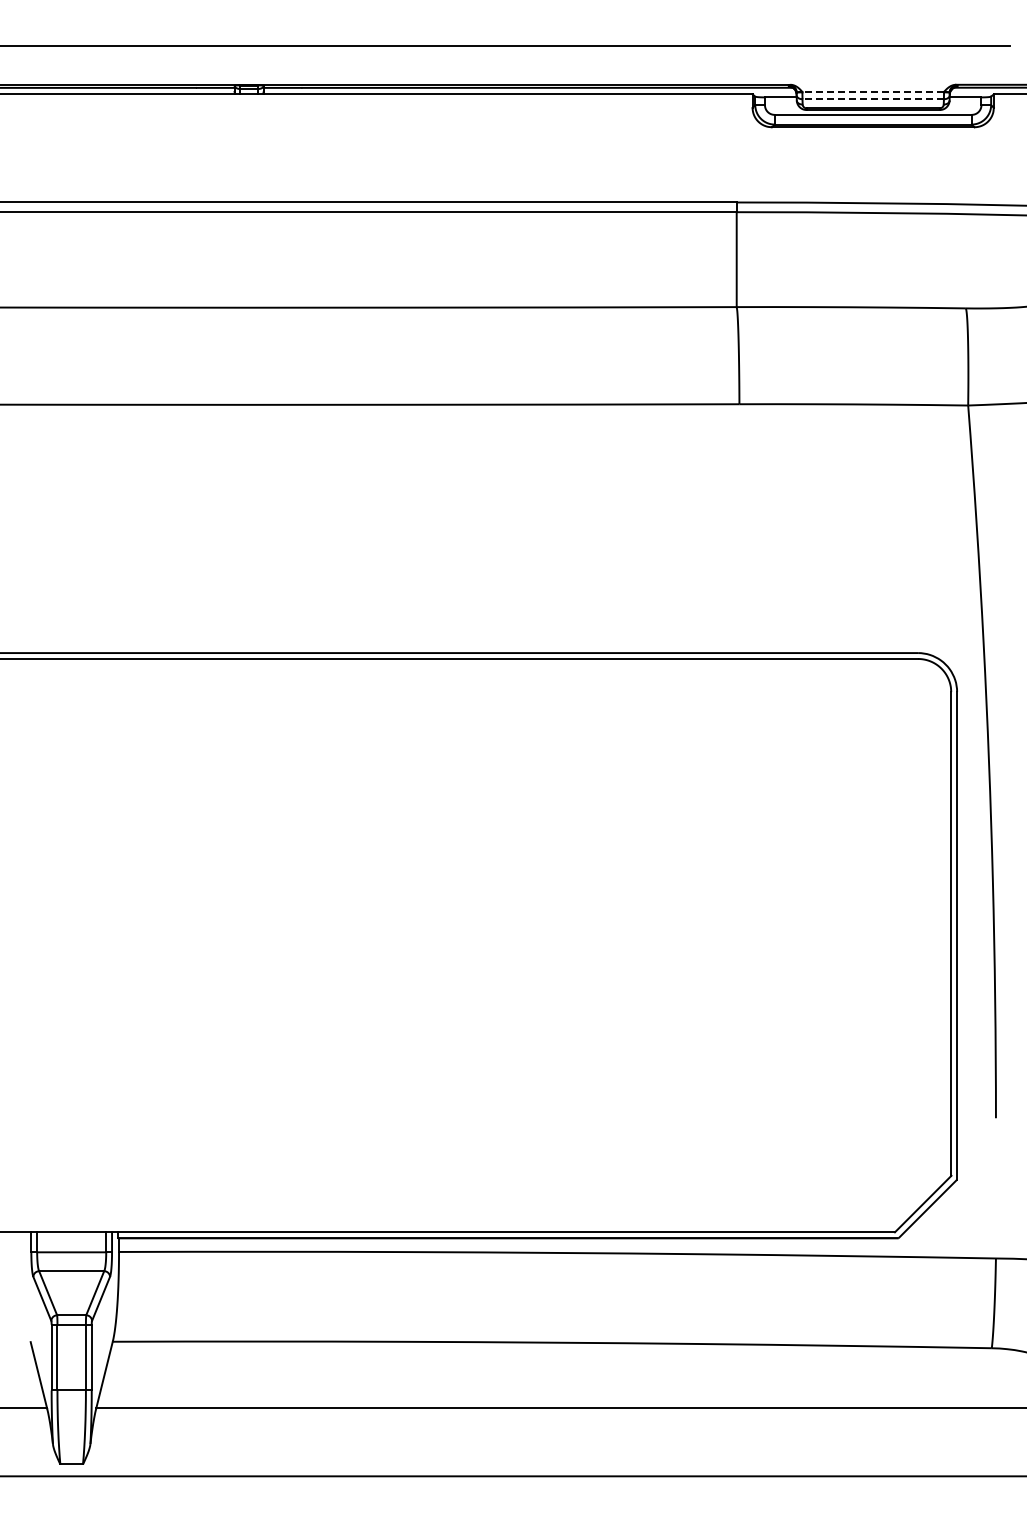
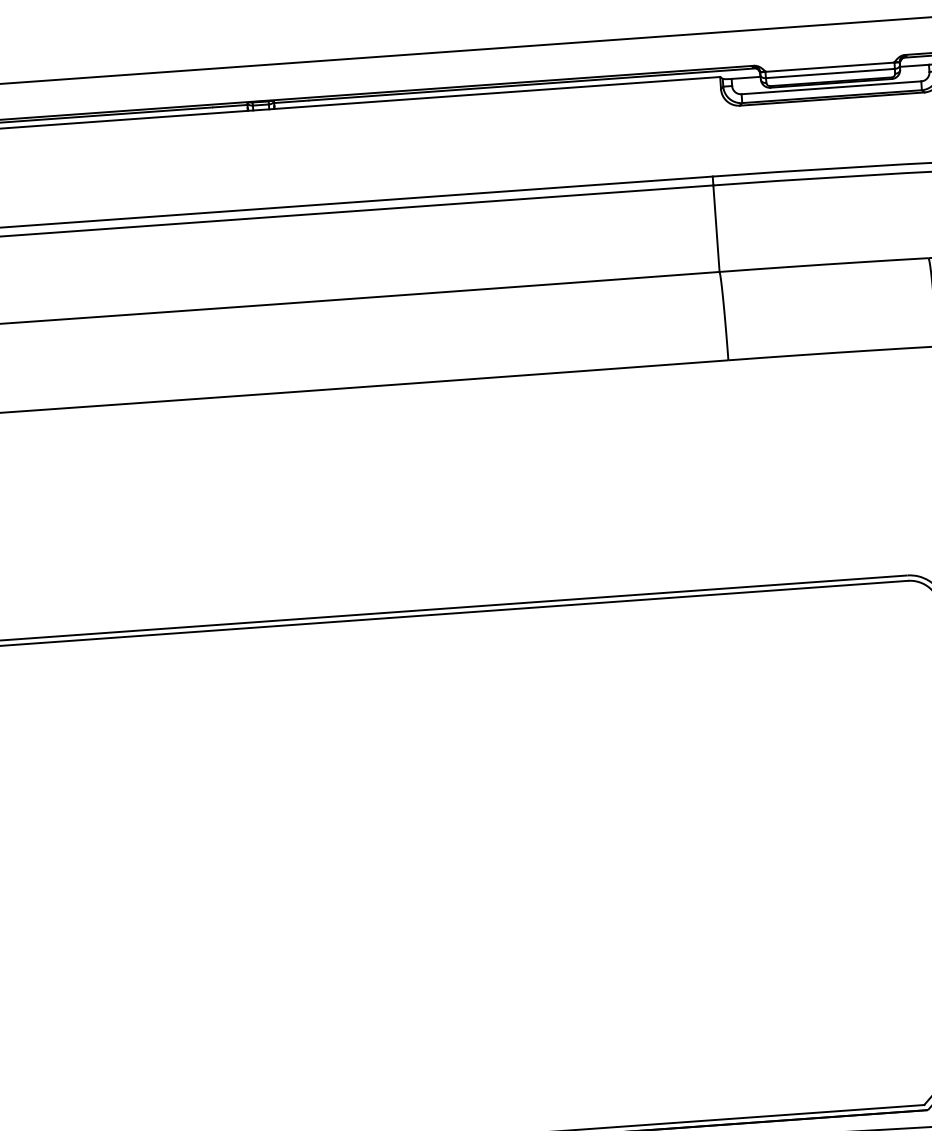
line: (873, 92) -> (830, 67), dashed -> solid
line: (873, 99) -> (830, 73), dashed -> solid

